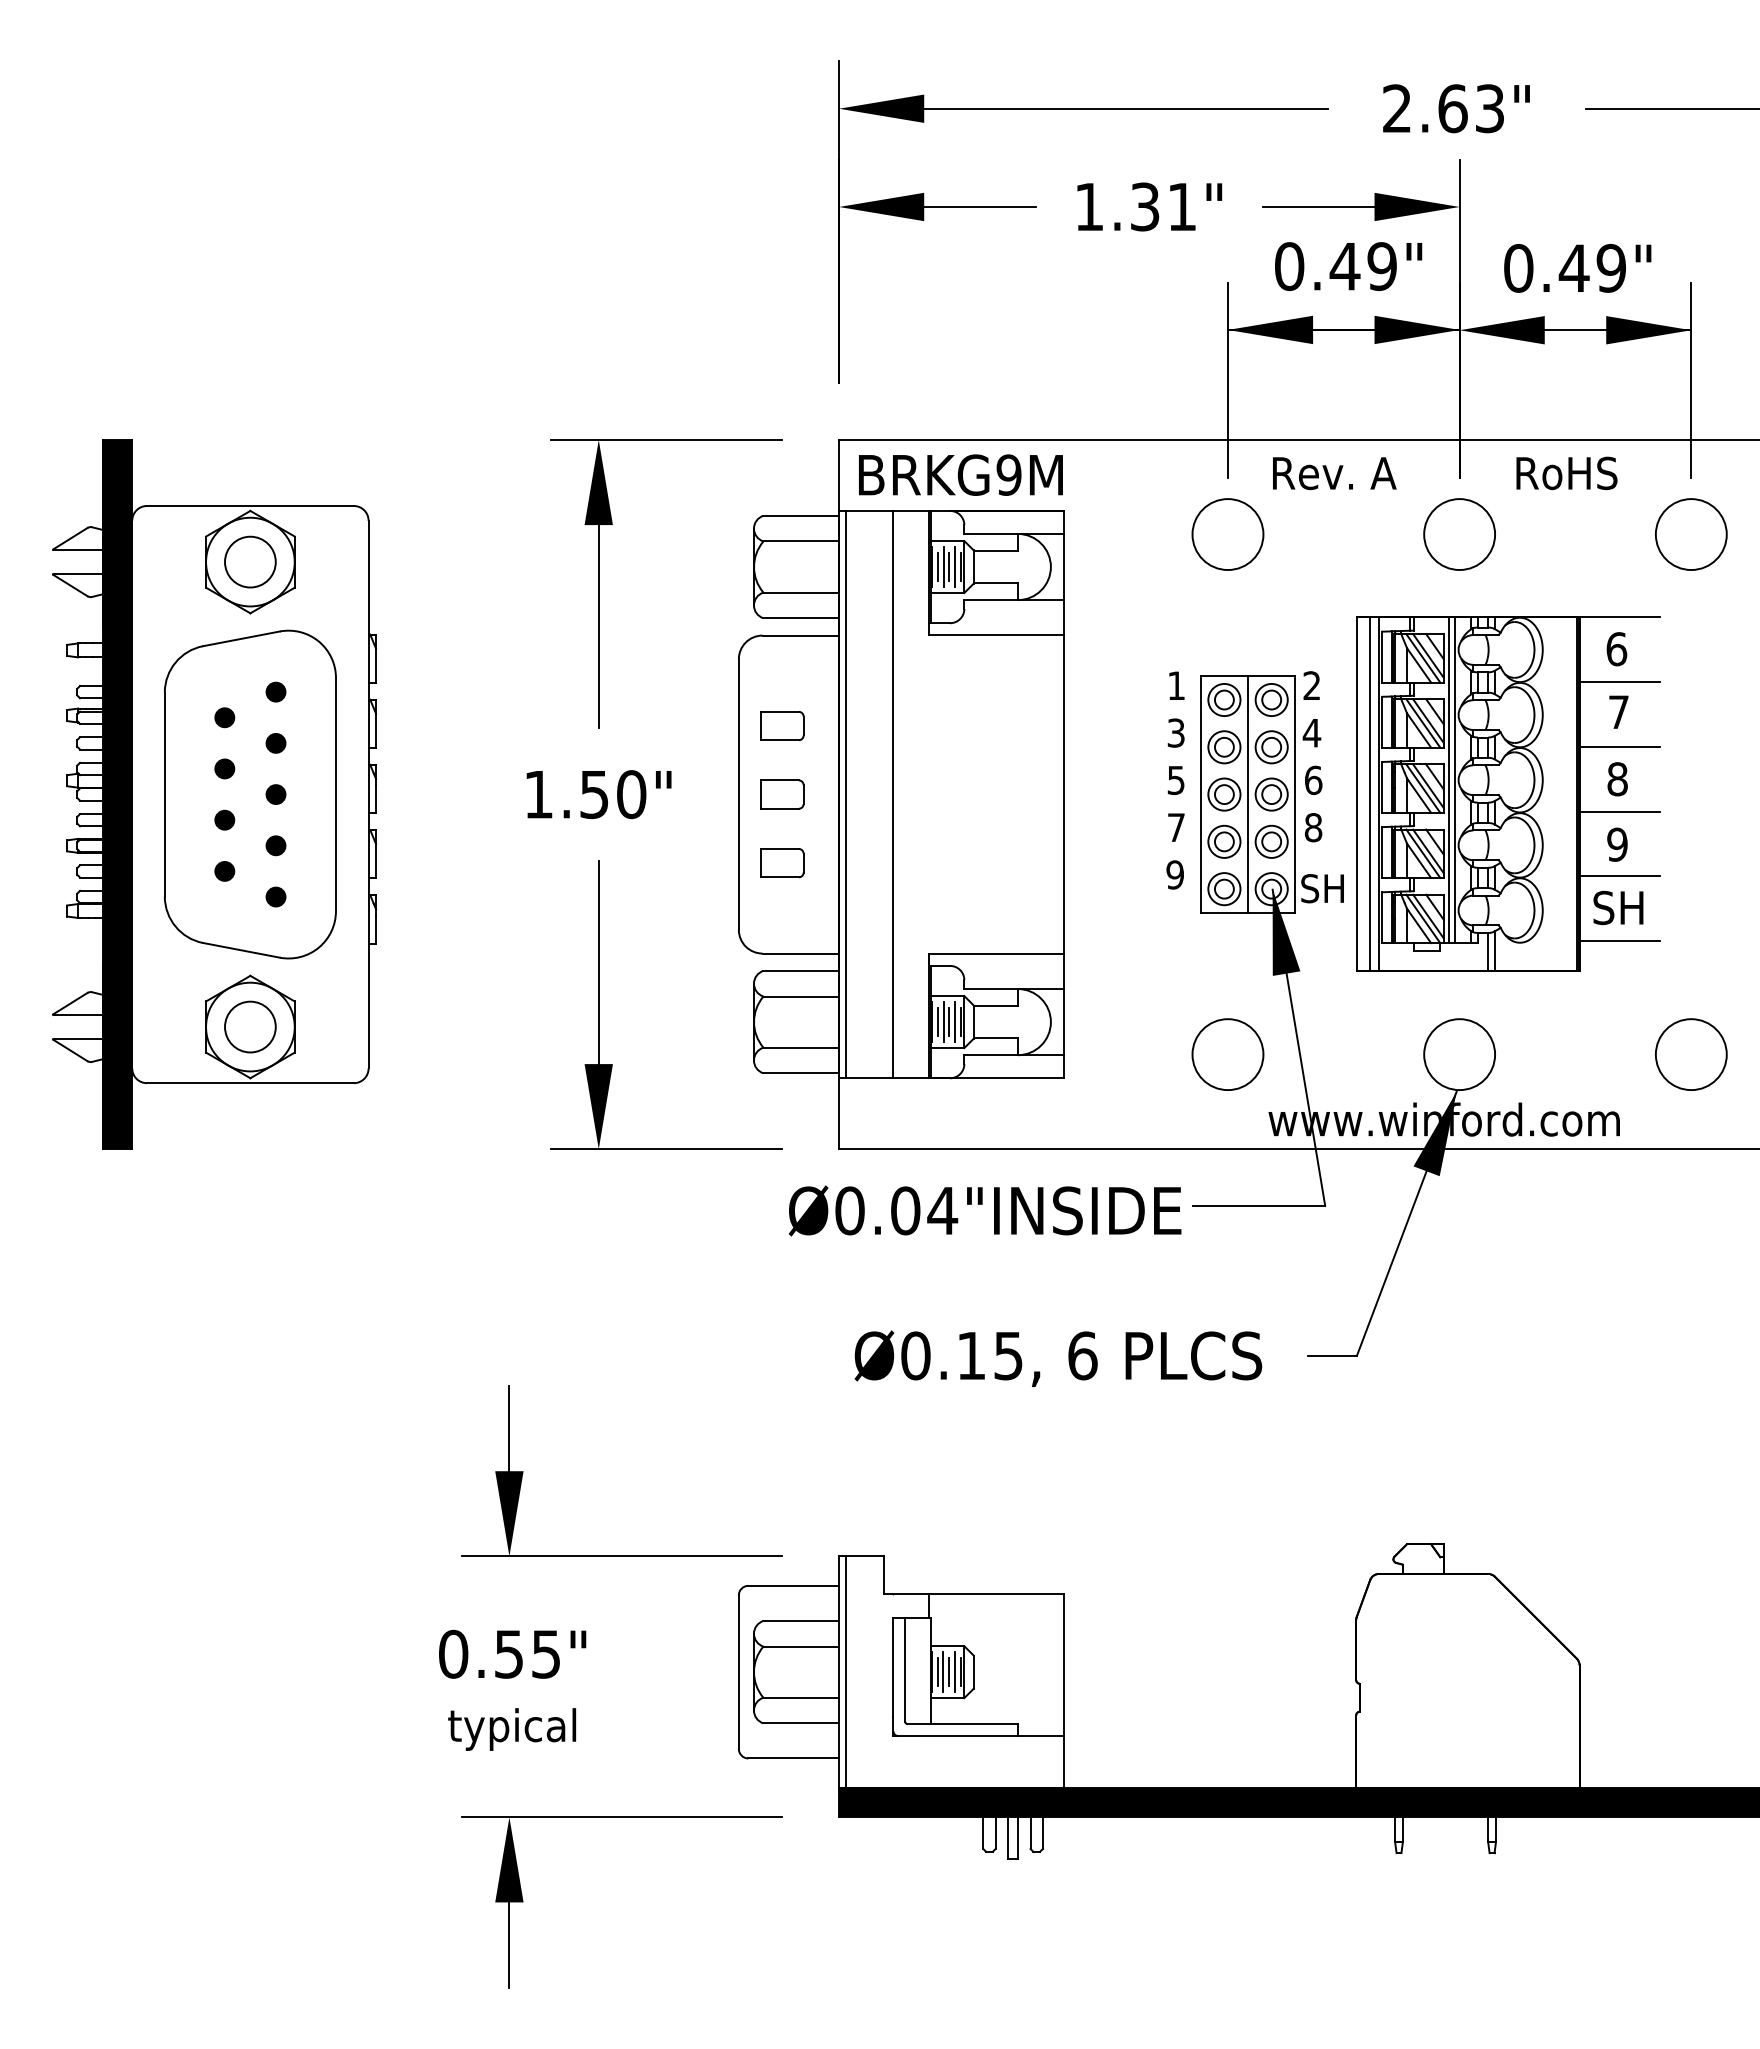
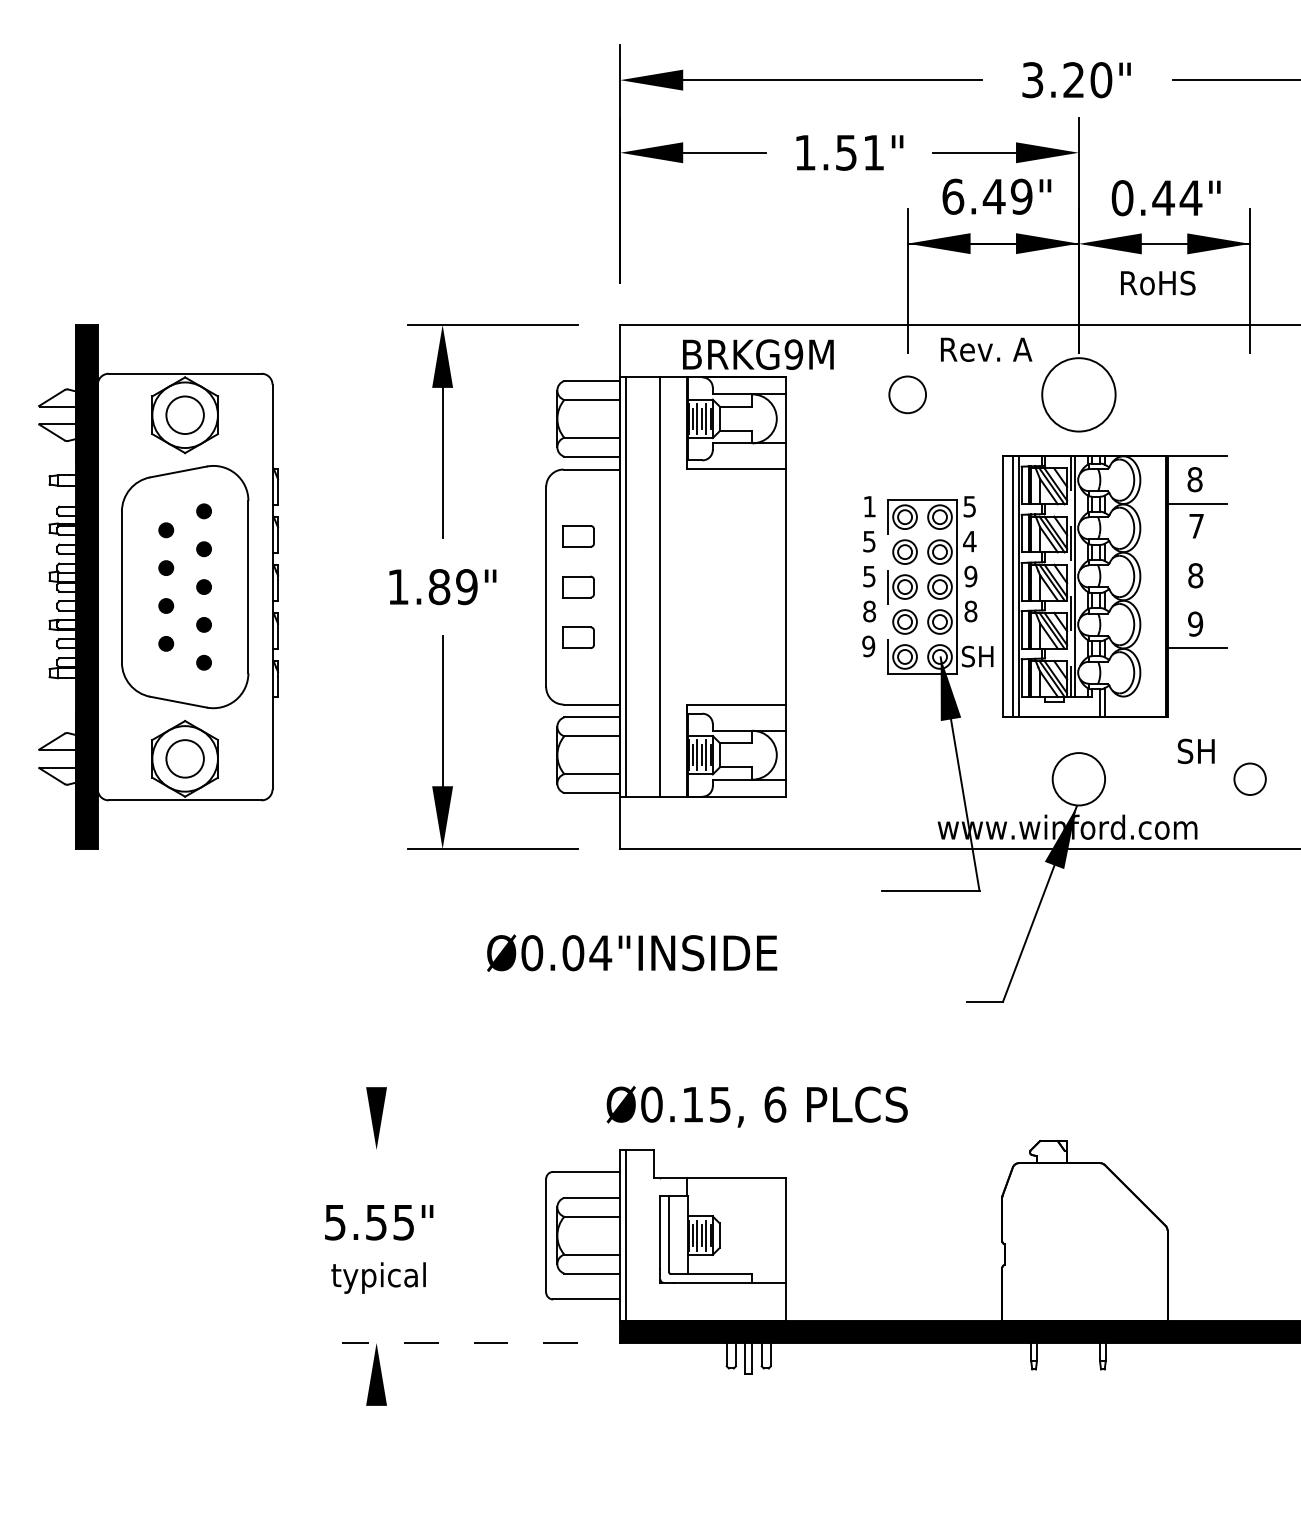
text: (1443, 108) -> (1066, 79), 2.63" -> 3.20"
text: (1145, 206) -> (846, 152), 1.31" -> 1.51"
text: (1289, 266) -> (953, 196), 0.49" -> 6.49"
text: (1610, 268) -> (1190, 198), 0.49" -> 0.44"
text: (1566, 473) -> (1157, 283), moved
text: (960, 474) -> (758, 354), moved
circle: (1227, 534) -> (907, 394), size x0.7
circle: (1459, 534) -> (1078, 394), size x1.4
circle: (1691, 534) -> (1250, 394), removed
text: (1616, 649) -> (1194, 479), 6 -> 8
text: (1311, 685) -> (969, 506), 2 -> 5
text: (1176, 732) -> (869, 541), 3 -> 5
line: (1619, 746) -> (1197, 551), removed
text: (1313, 780) -> (970, 576), 6 -> 9
line: (1449, 780) -> (1071, 576), solid -> dashed
text: (613, 794) -> (453, 587), 1.50" -> 1.89"
line: (1200, 794) -> (887, 587), solid -> dashed
line: (1248, 794) -> (922, 587), removed
line: (1619, 811) -> (1197, 599), removed
text: (1176, 827) -> (869, 611), 7 -> 8
text: (1618, 907) -> (1196, 751), moved
line: (1619, 941) -> (1197, 695), removed
circle: (1227, 1054) -> (907, 779), removed
circle: (1690, 1054) -> (1249, 779), size x0.6
text: (984, 1210) -> (631, 952), moved
text: (1058, 1358) -> (757, 1106), moved
line: (509, 1428) -> (376, 1055), removed
line: (622, 1556) -> (460, 1150), removed
text: (453, 1653) -> (335, 1221), 0.55" -> 5.55"
line: (621, 1817) -> (459, 1343), solid -> dashed
line: (509, 1944) -> (376, 1436), removed

